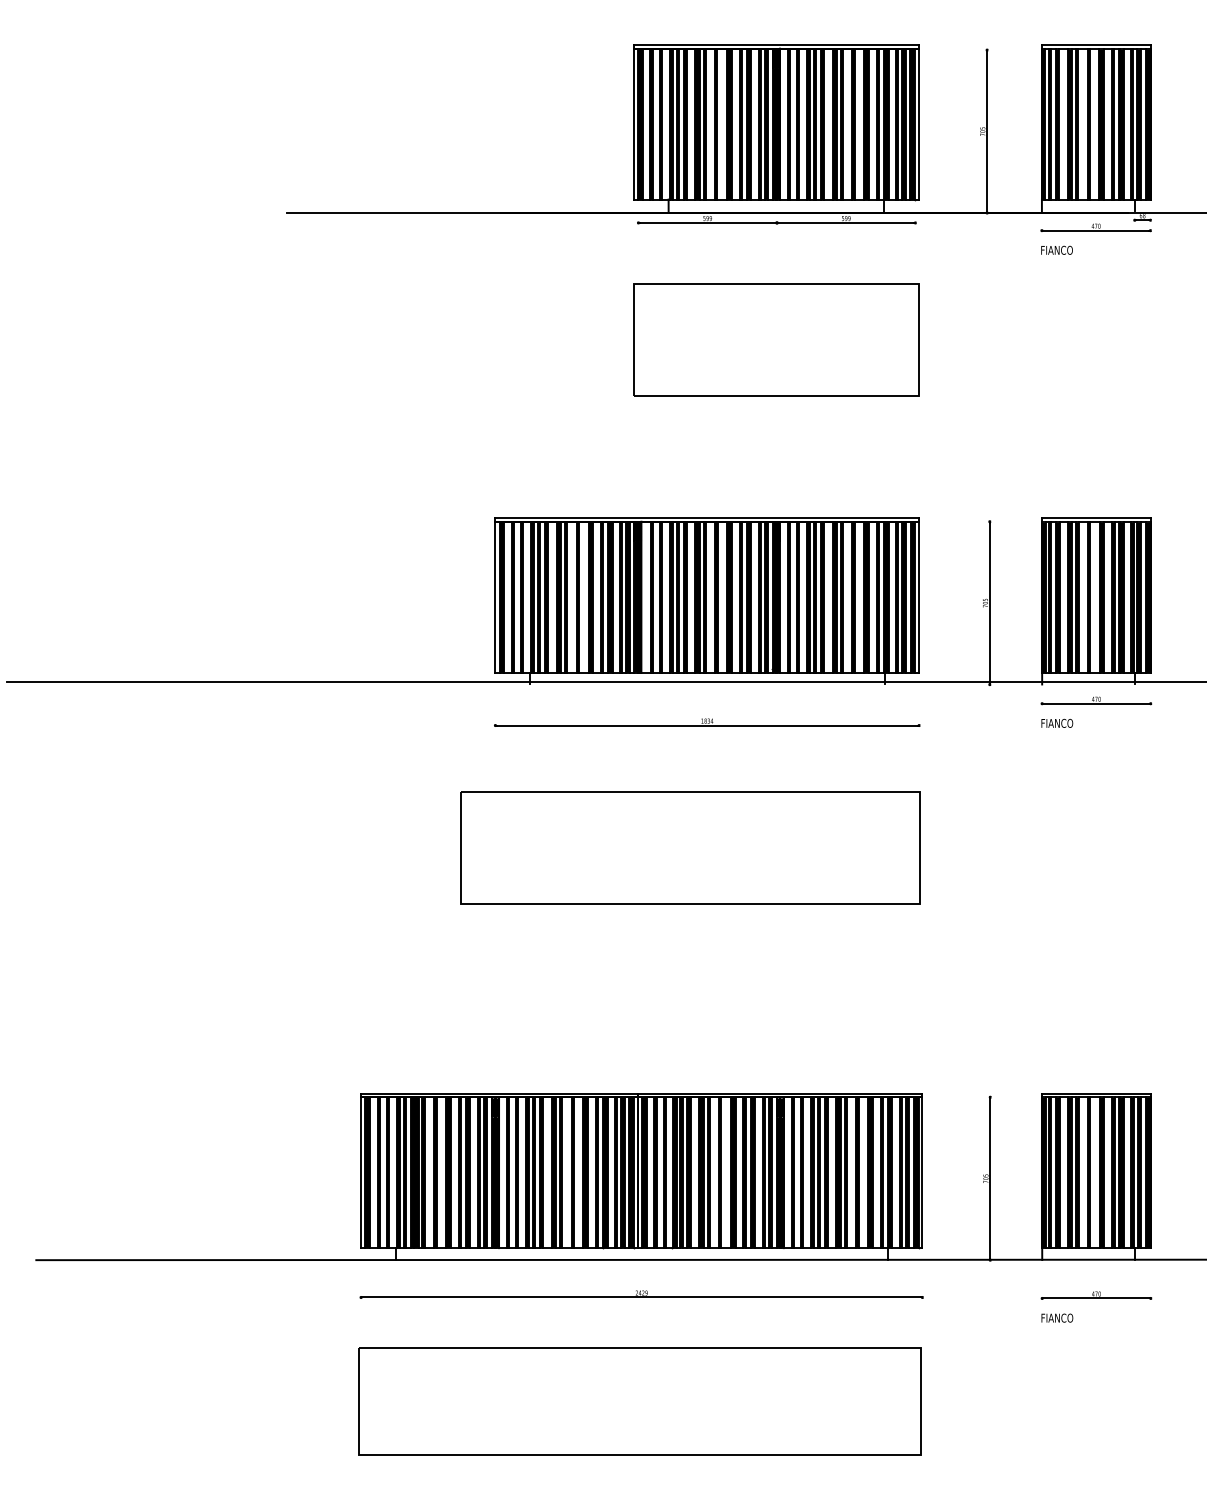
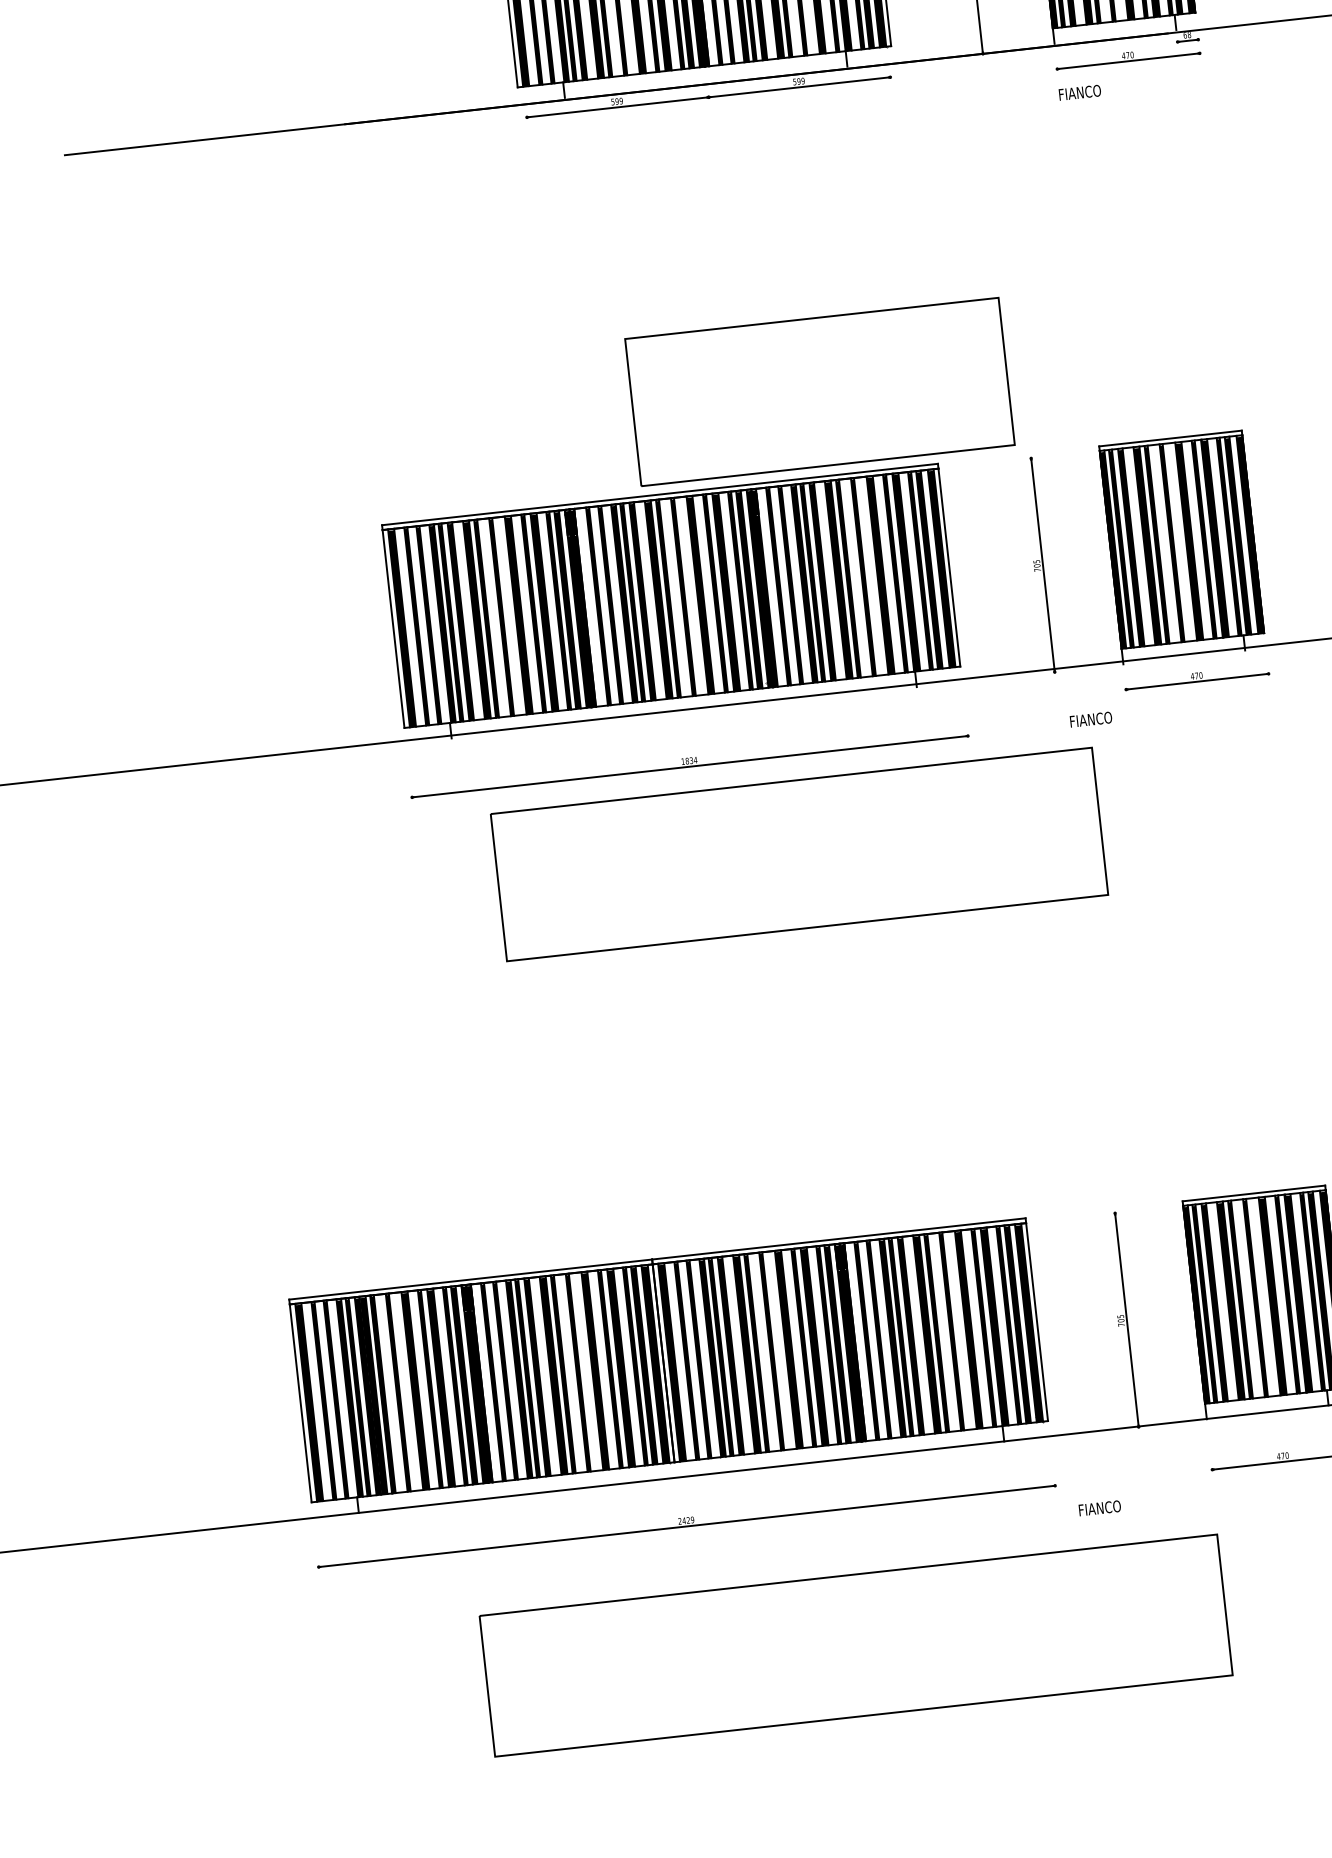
part: (776, 339) -> (820, 391), moved
text: (1057, 722) -> (1091, 718), moved
part: (690, 847) -> (799, 854), moved
text: (1057, 1317) -> (1100, 1507), moved
part: (639, 1401) -> (855, 1645), moved

